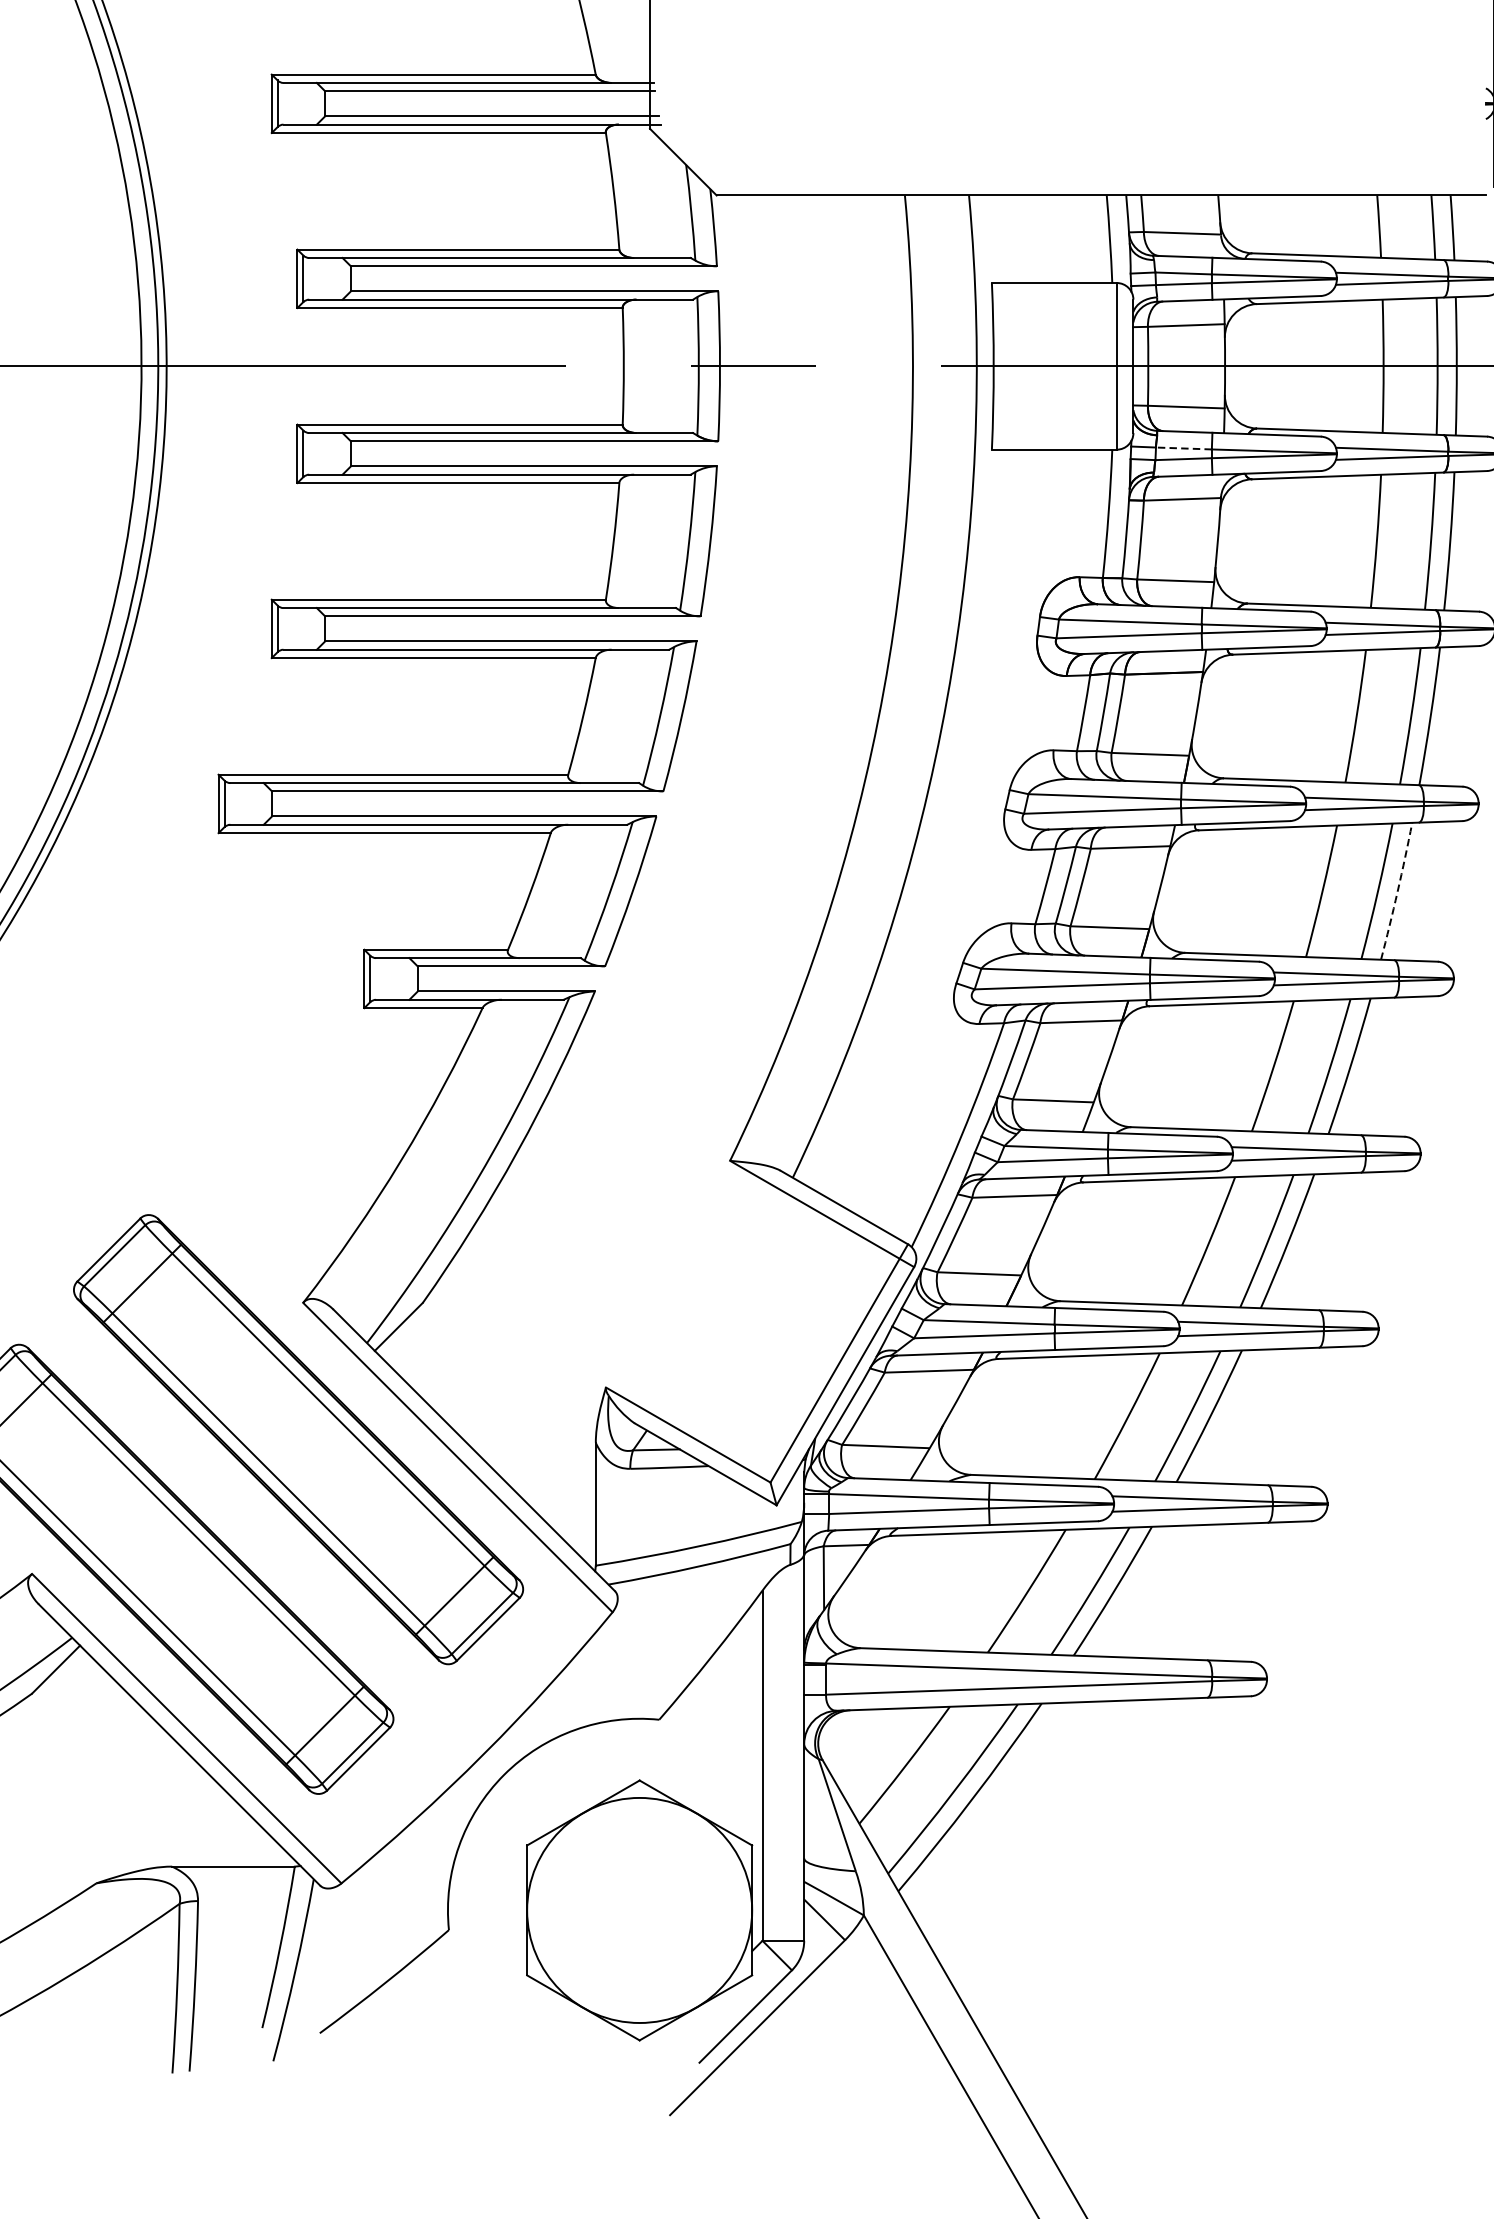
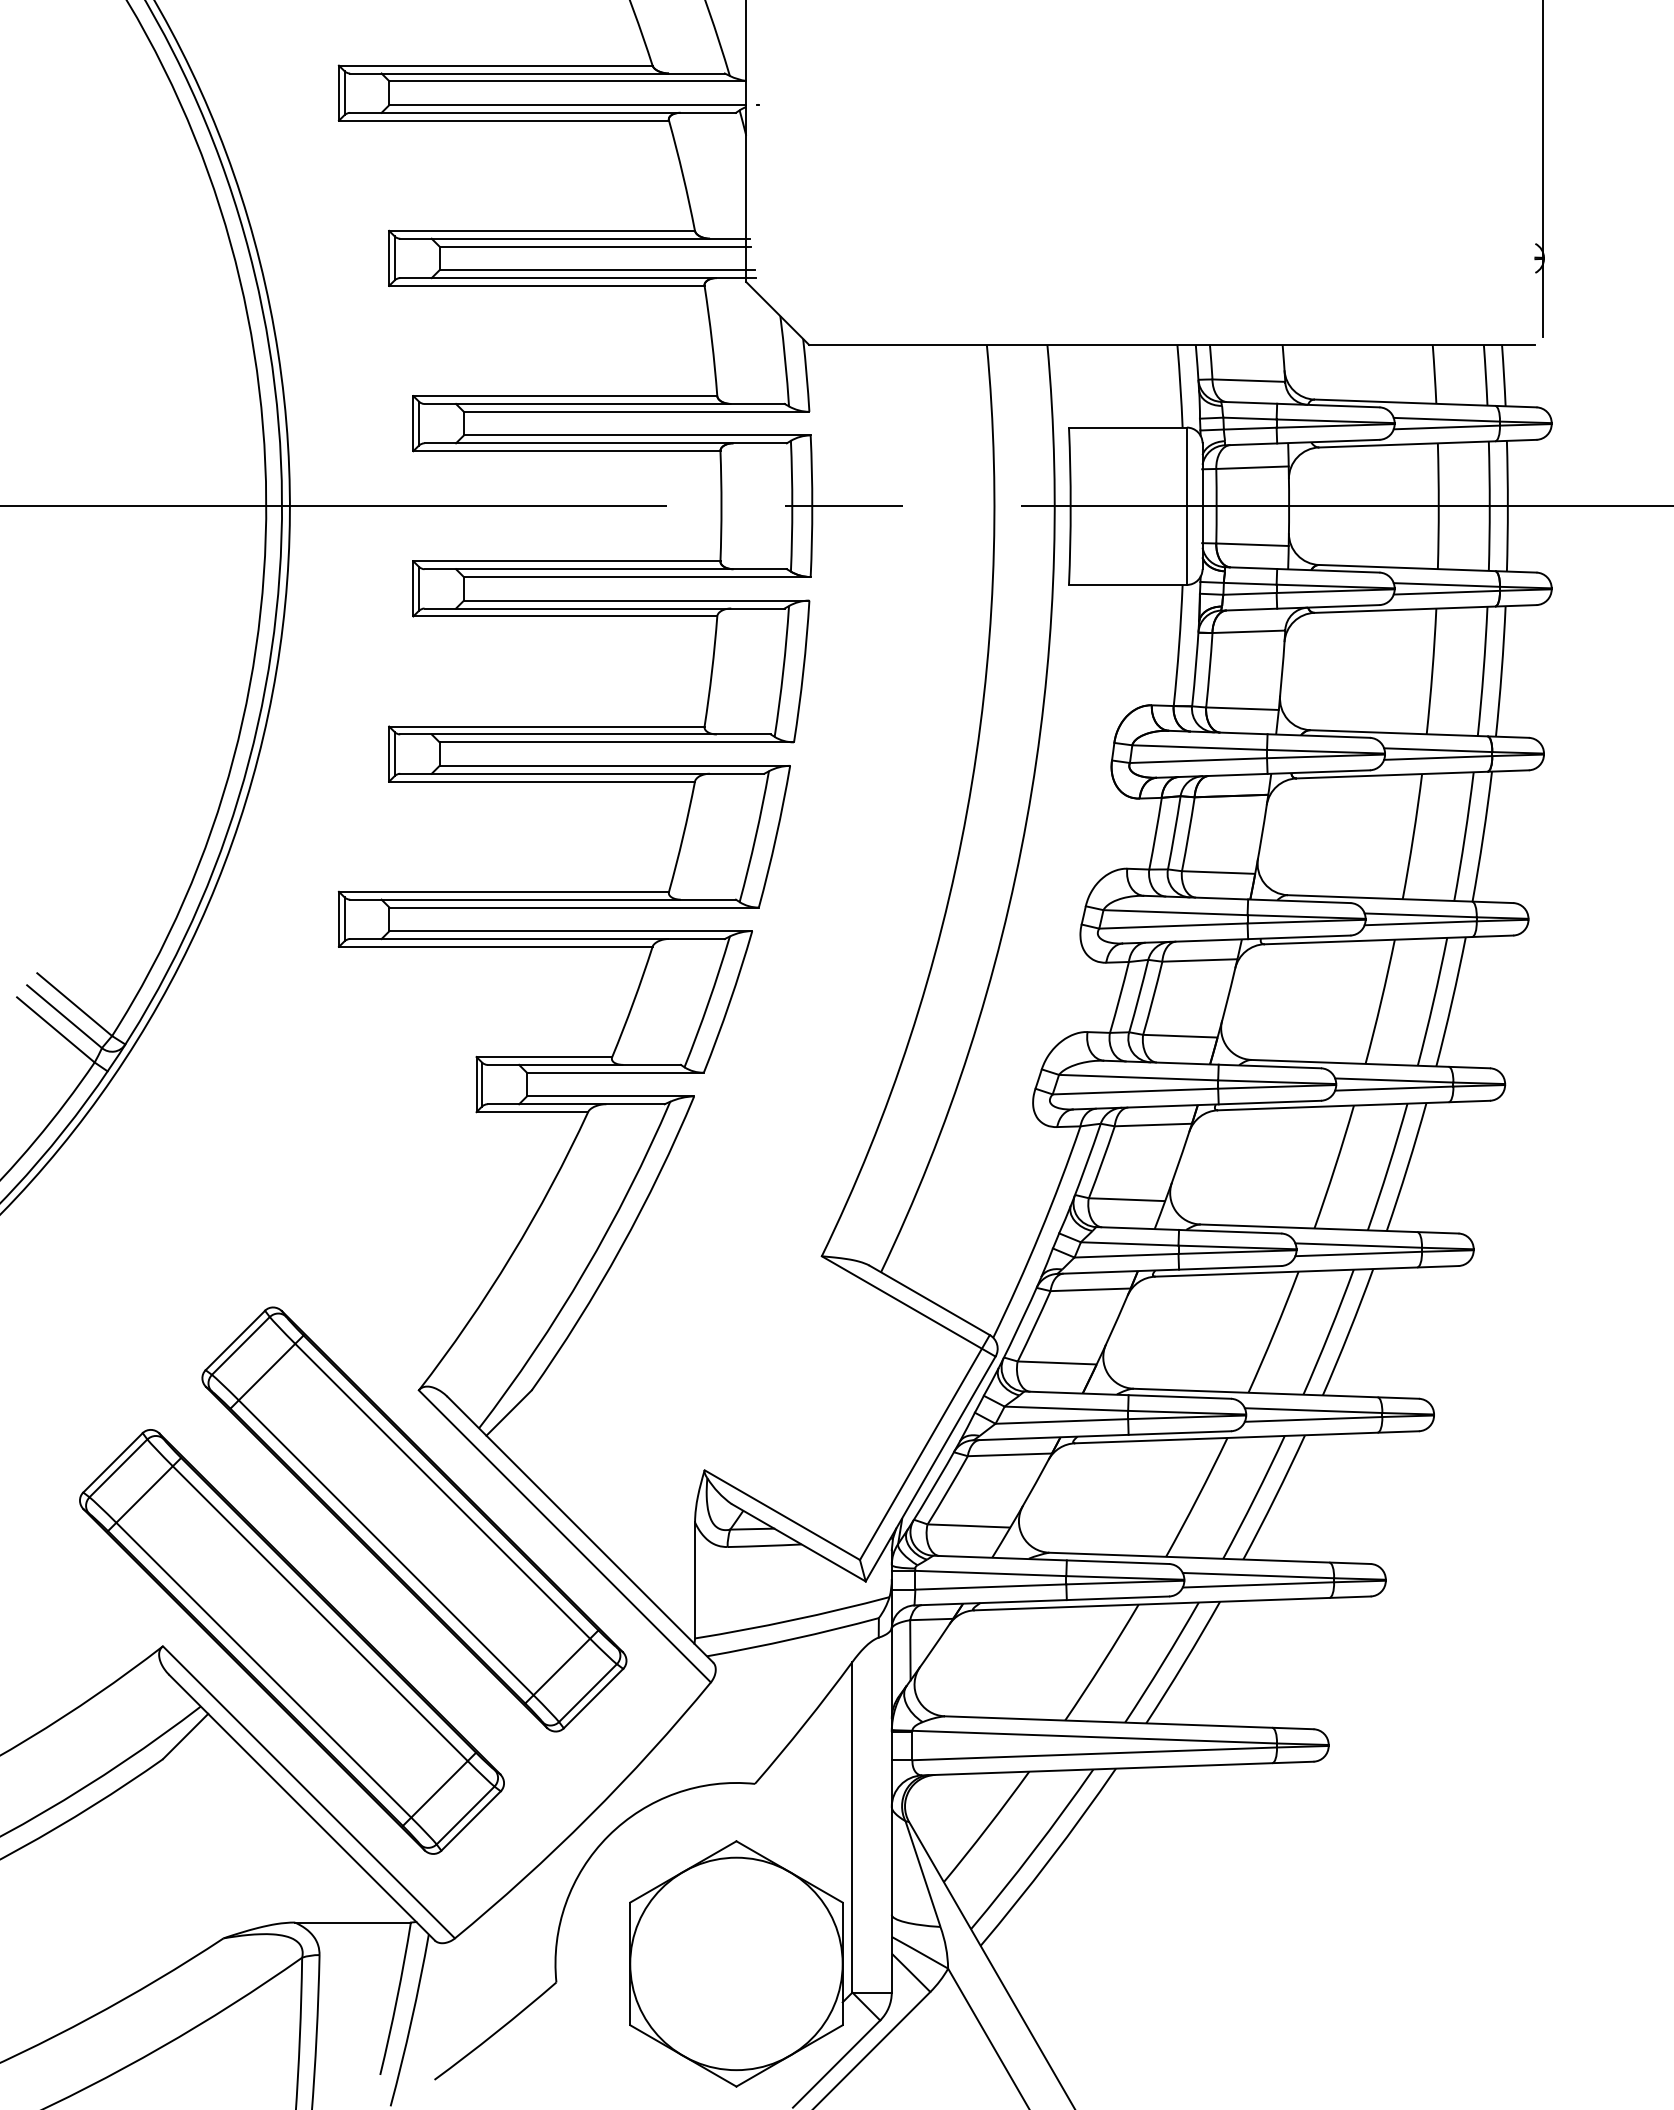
line: (1183, 448) -> (1249, 583), dashed -> solid
arc: (1398, 892) -> (1452, 1002), dashed -> solid

